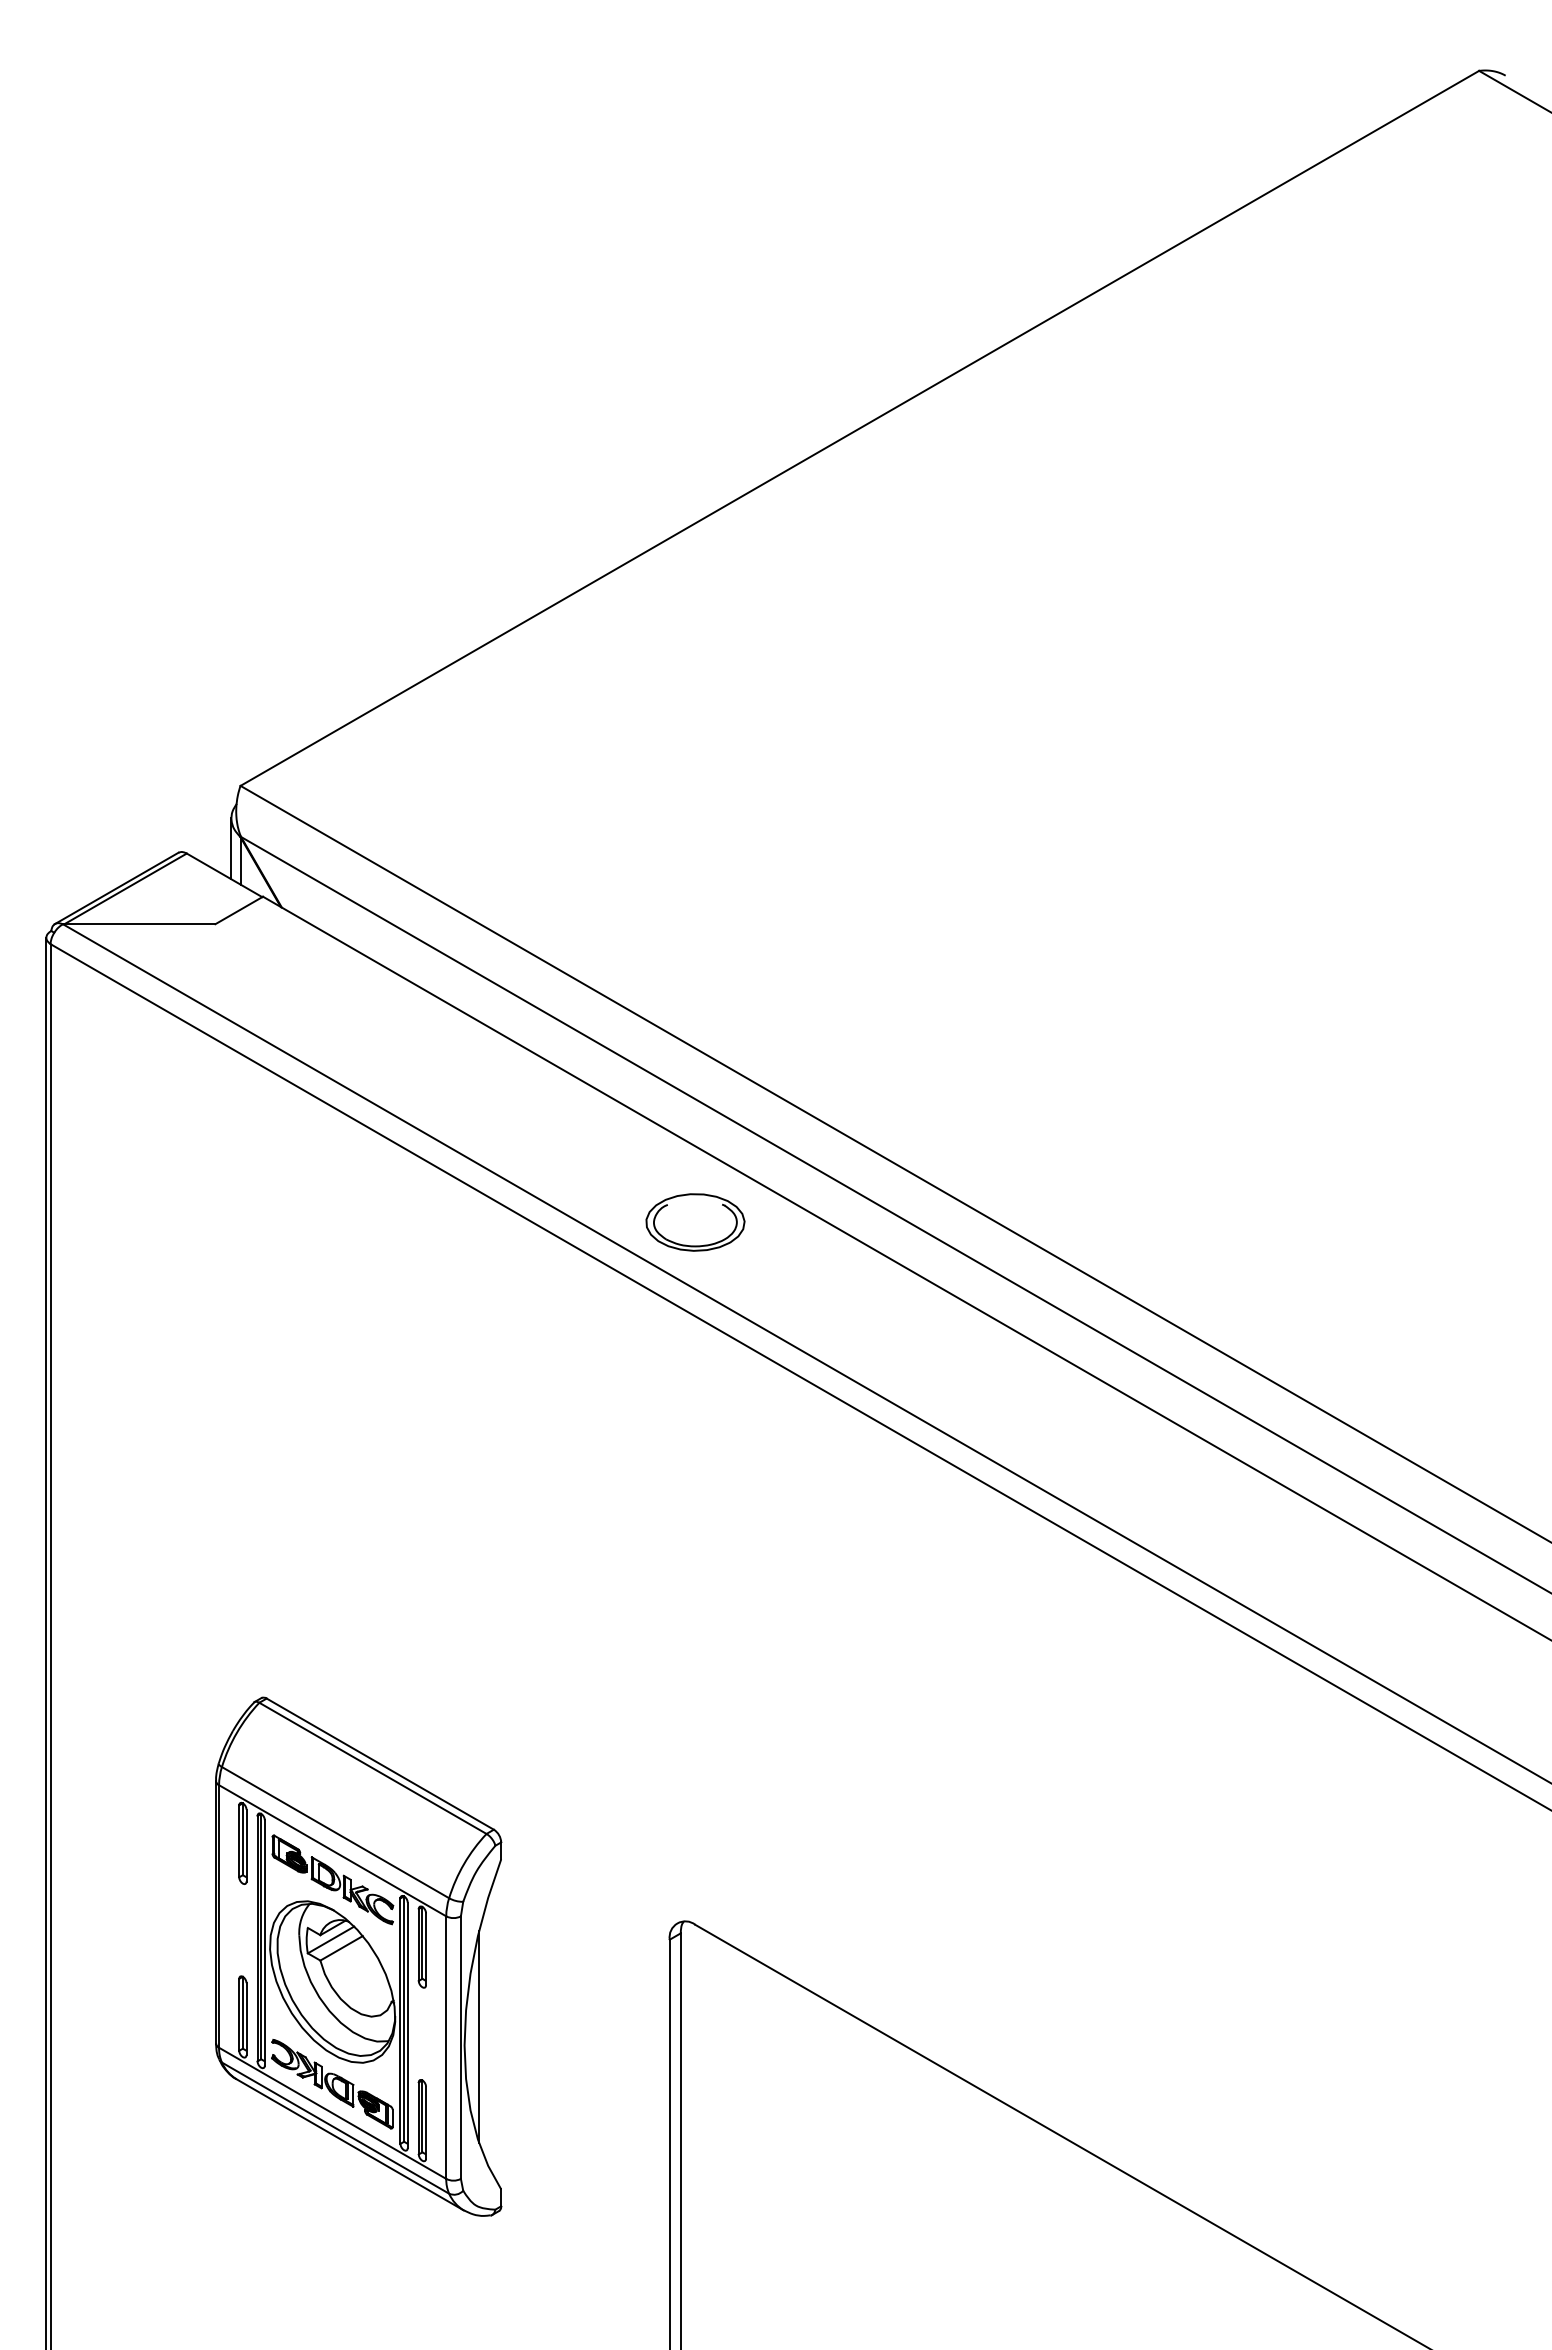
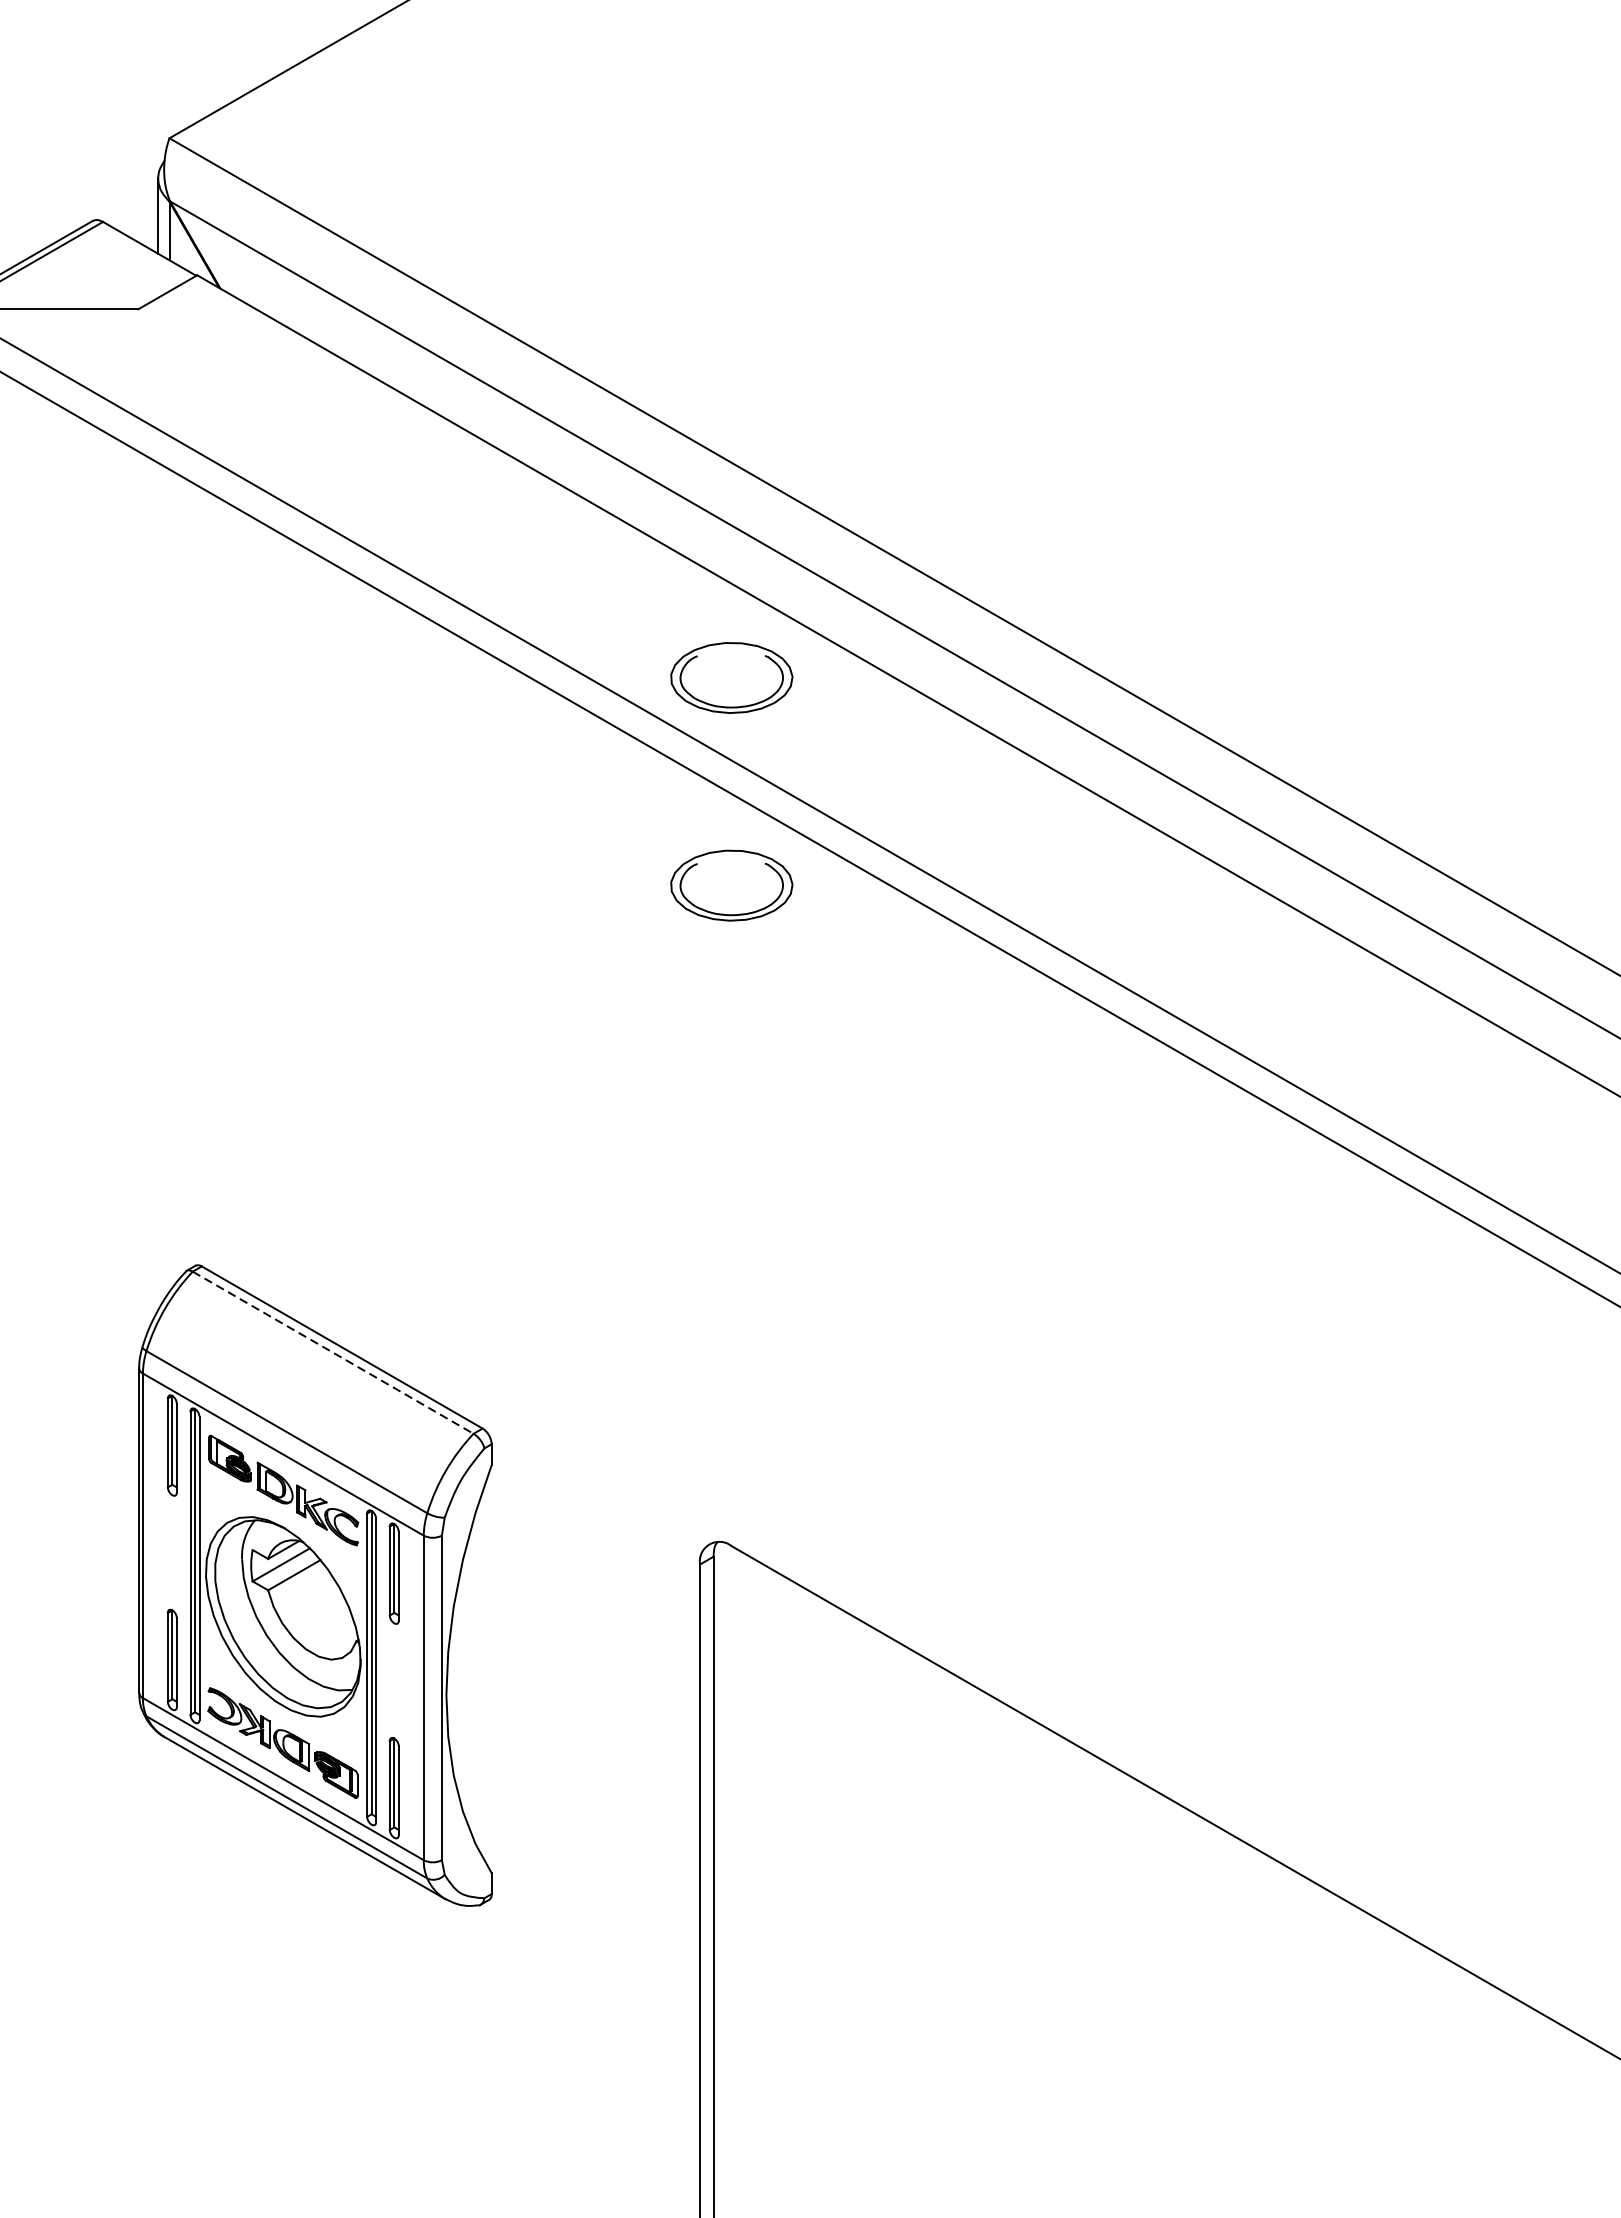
part: (695, 1390) -> (731, 885), added
line: (373, 1768) -> (333, 1352), solid -> dashed
line: (479, 2036) -> (464, 1684), removed

